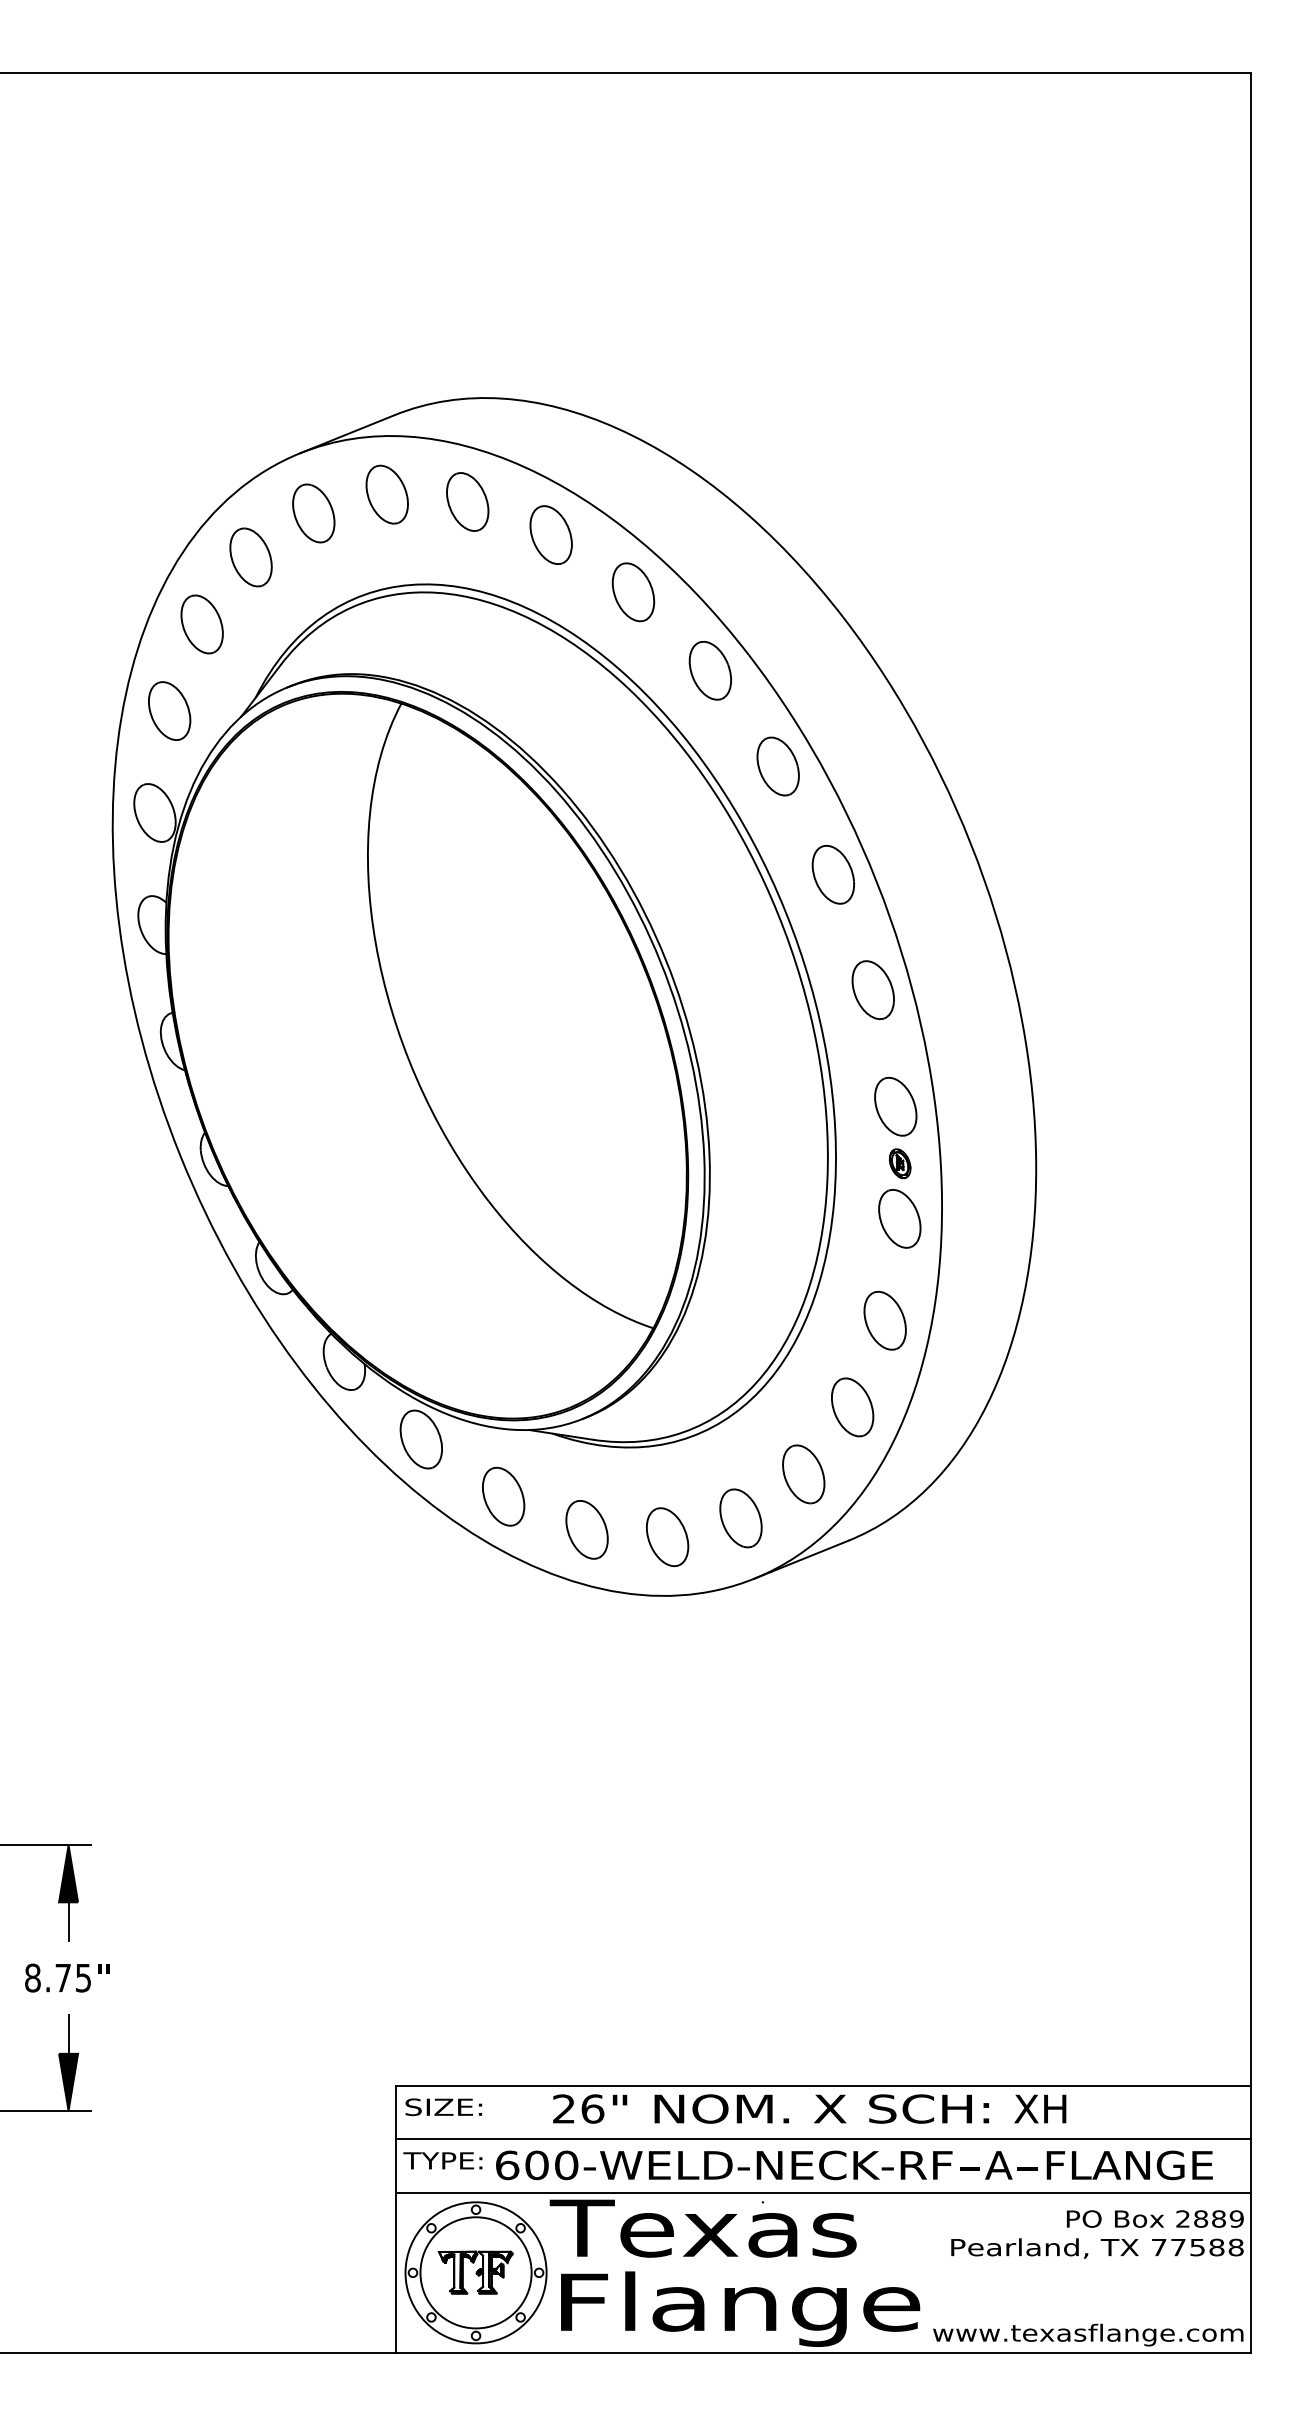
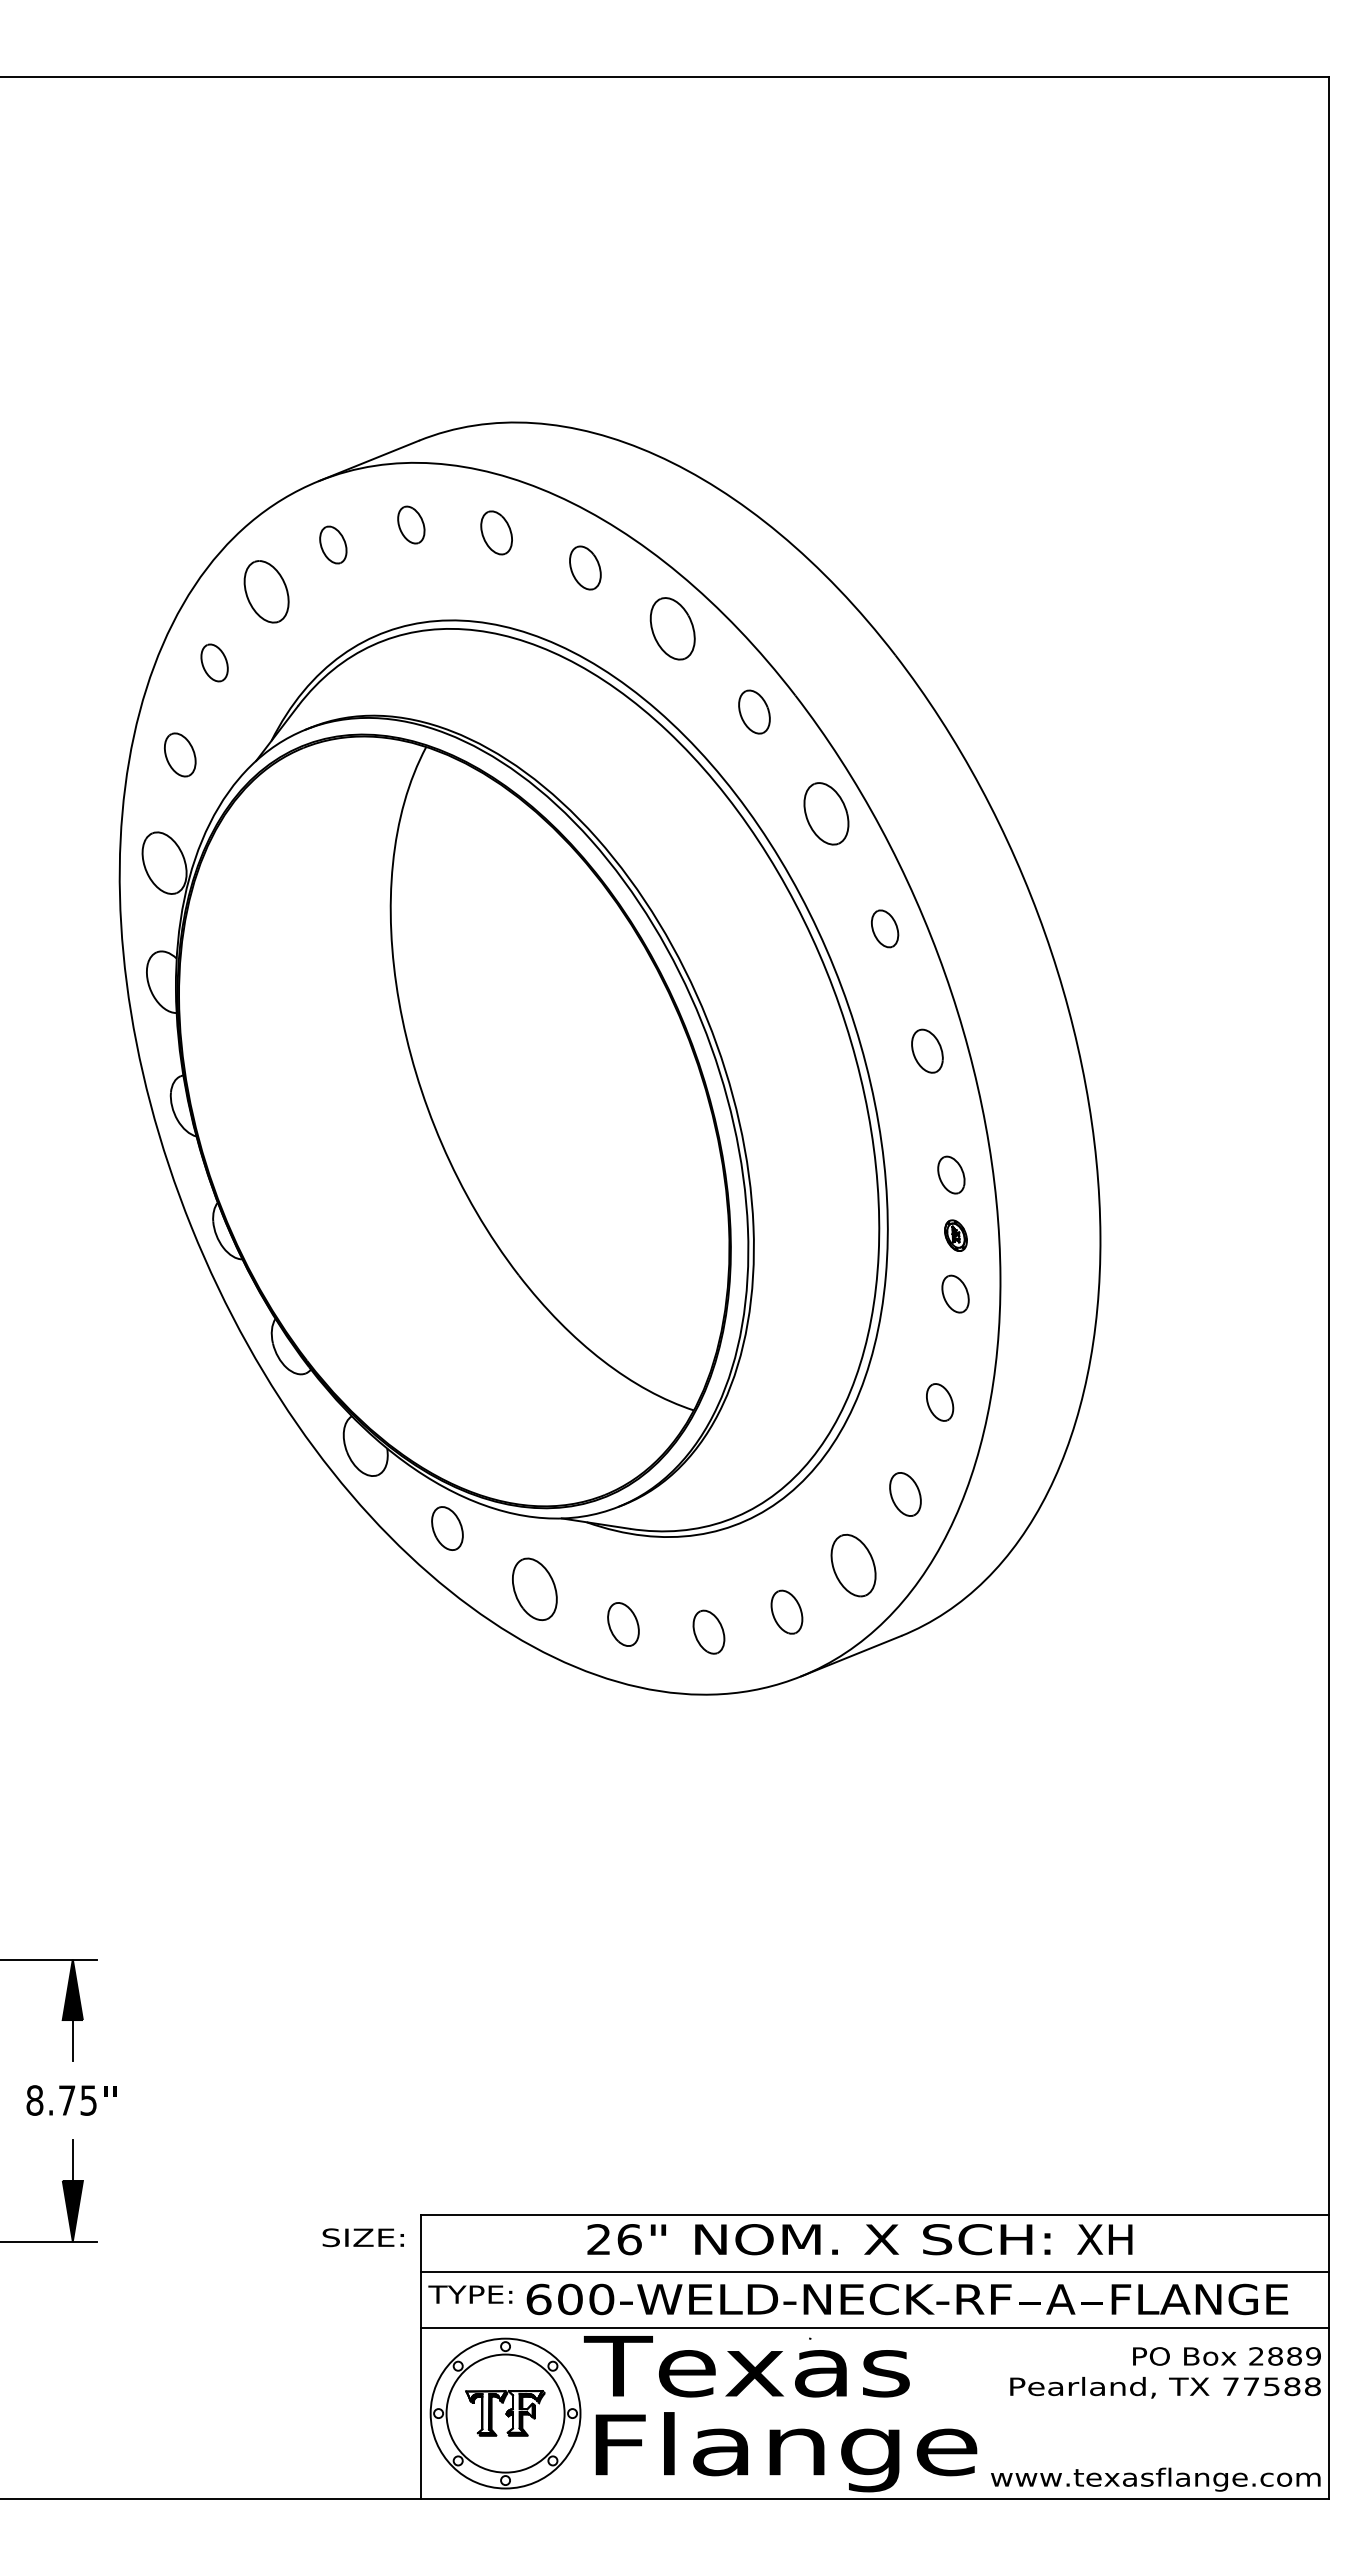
part: (387, 494) -> (411, 524), size x0.6
part: (467, 501) -> (496, 532), size x0.7
part: (314, 512) -> (333, 544), size x0.6
part: (551, 534) -> (585, 567), size x0.7
part: (201, 624) -> (214, 662), size x0.6
part: (710, 670) -> (754, 711), size x0.7
part: (169, 710) -> (180, 754), size x0.7
part: (832, 874) -> (884, 928), size x0.6
part: (873, 989) -> (927, 1050), size x0.7
part: (895, 1106) -> (951, 1174), size x0.6
part: (899, 1218) -> (955, 1293), size x0.6
part: (884, 1320) -> (939, 1402), size x0.6
part: (852, 1407) -> (905, 1494), size x0.7
part: (421, 1439) -> (447, 1528), size x0.7
part: (740, 1517) -> (786, 1611), size x0.7
part: (587, 1529) -> (623, 1624), size x0.7
part: (667, 1536) -> (708, 1631), size x0.7
text: (443, 2107) -> (362, 2237), moved

